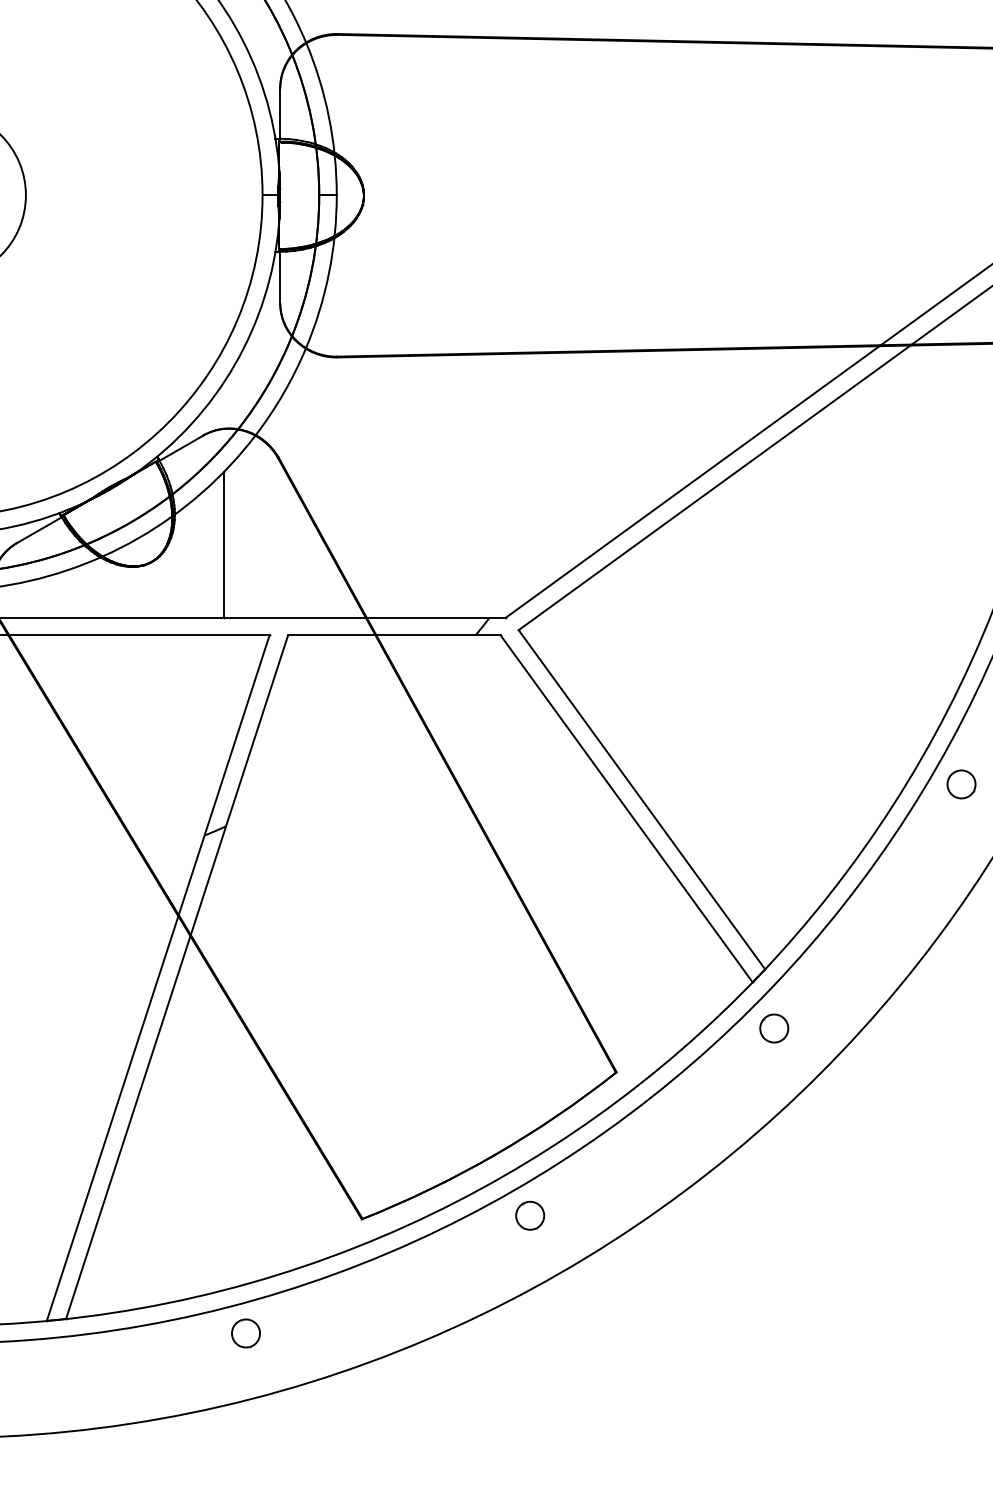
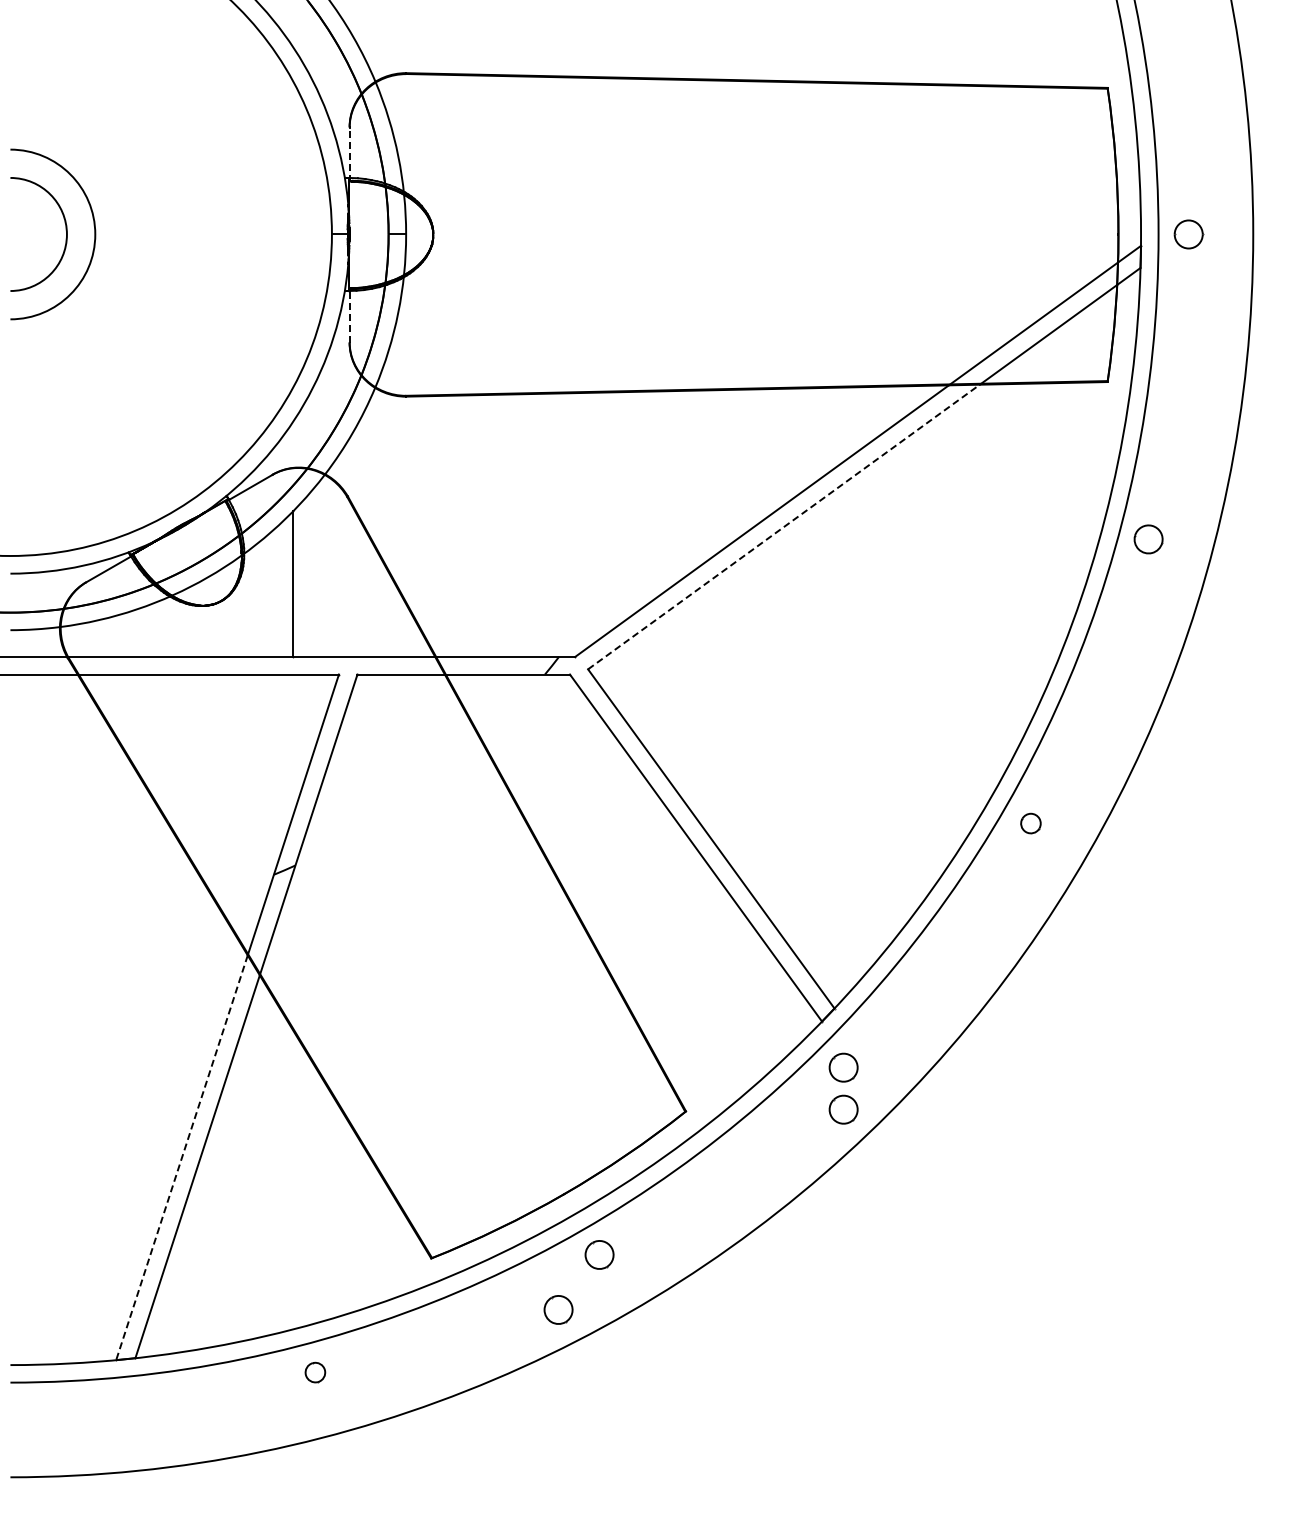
line: (280, 115) -> (349, 154), solid -> dashed
line: (280, 277) -> (349, 316), solid -> dashed
line: (715, 487) -> (784, 526), solid -> dashed
part: (961, 784) -> (1030, 823), size x0.7
part: (774, 1070) -> (843, 1109), added
line: (112, 1118) -> (181, 1157), solid -> dashed
part: (489, 1270) -> (558, 1309), added
part: (246, 1333) -> (315, 1372), size x0.7

